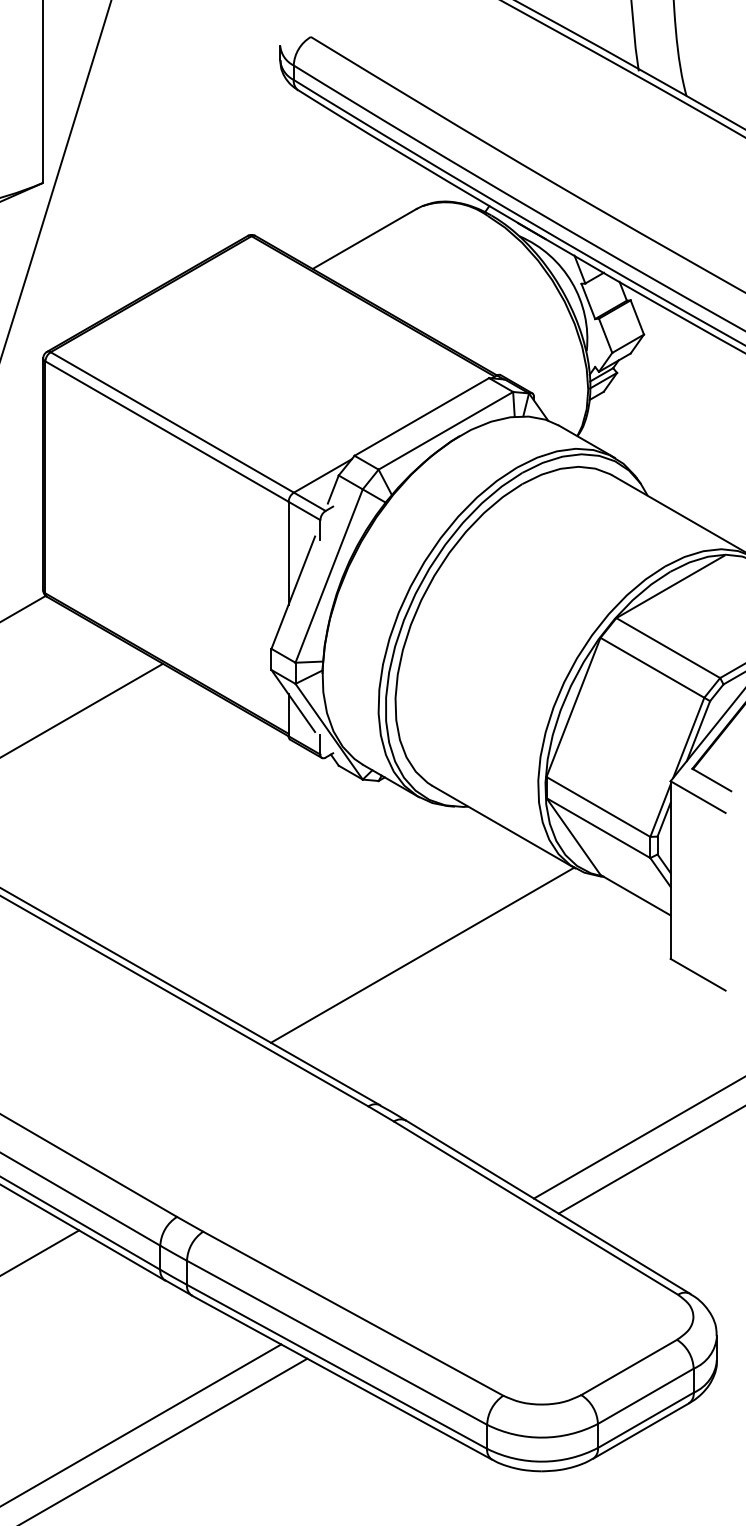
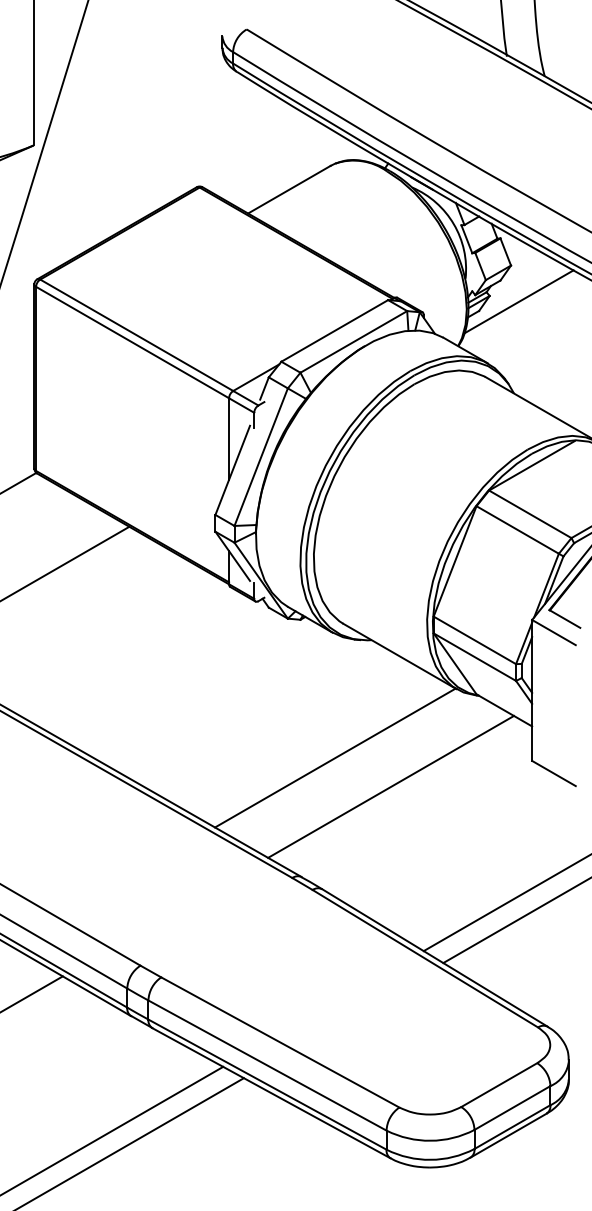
line: (653, 379) -> (518, 301), added
line: (492, 991) -> (390, 786), added

